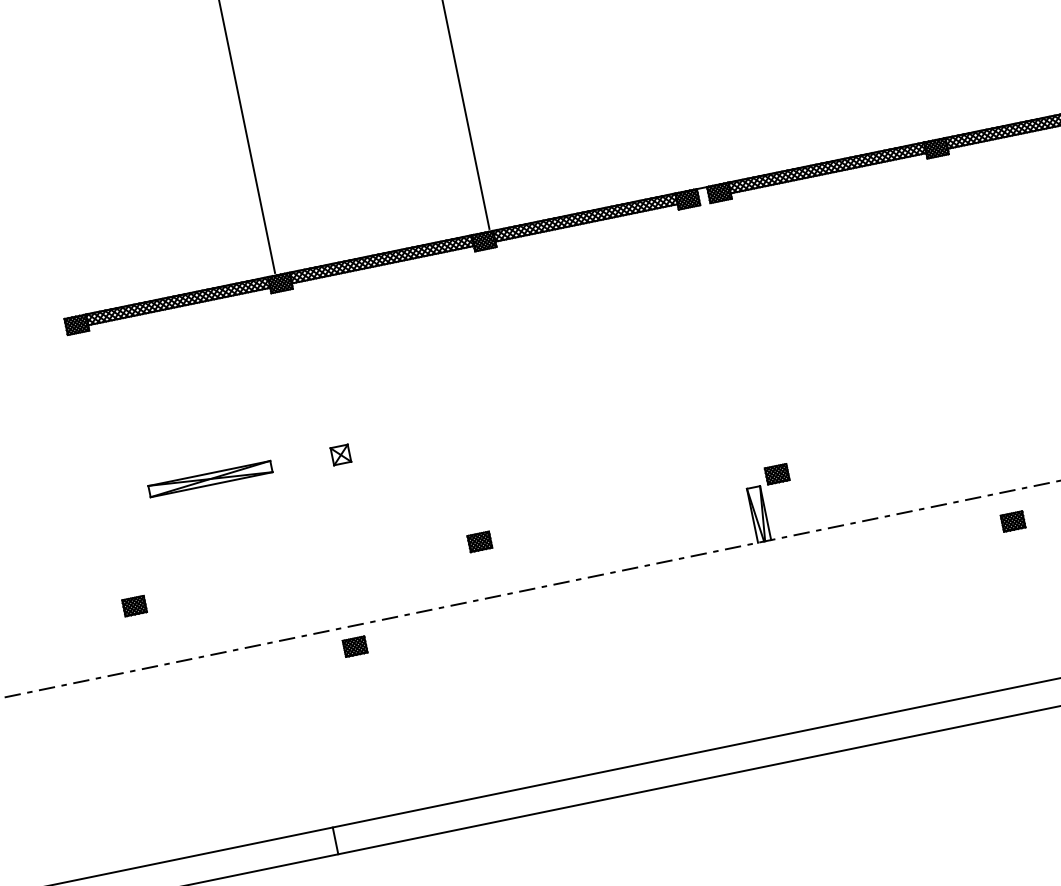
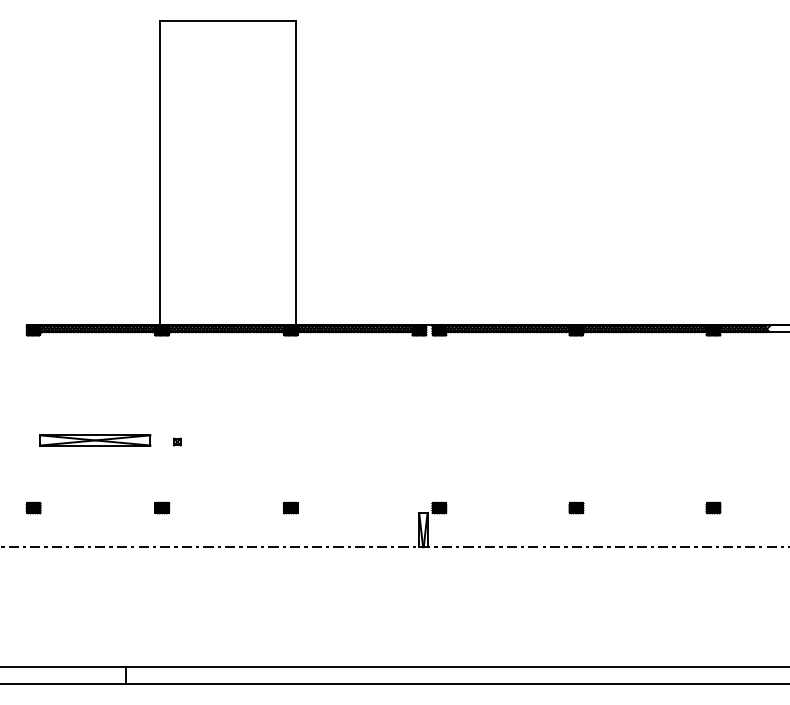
part: (340, 453) -> (177, 441), size x0.62
part: (210, 479) -> (95, 440), size x1.43
part: (1013, 520) -> (576, 507), moved
part: (479, 541) -> (290, 507), moved
part: (355, 645) -> (162, 507), moved

